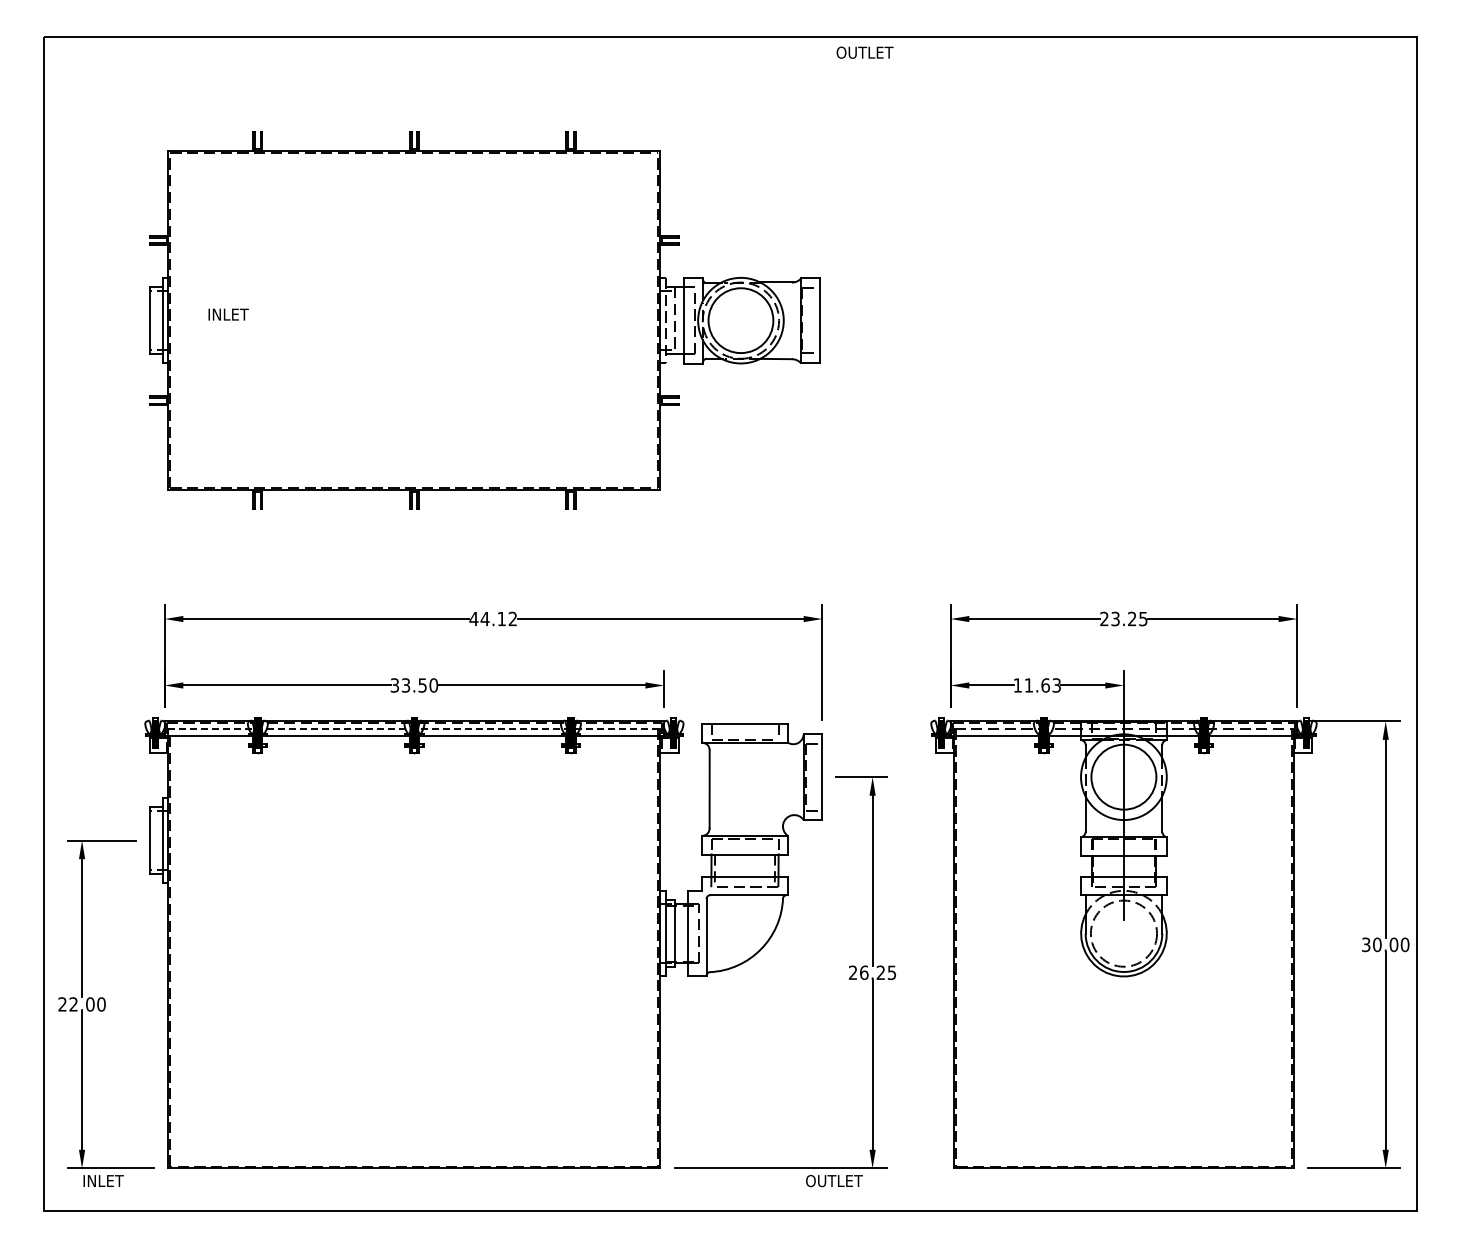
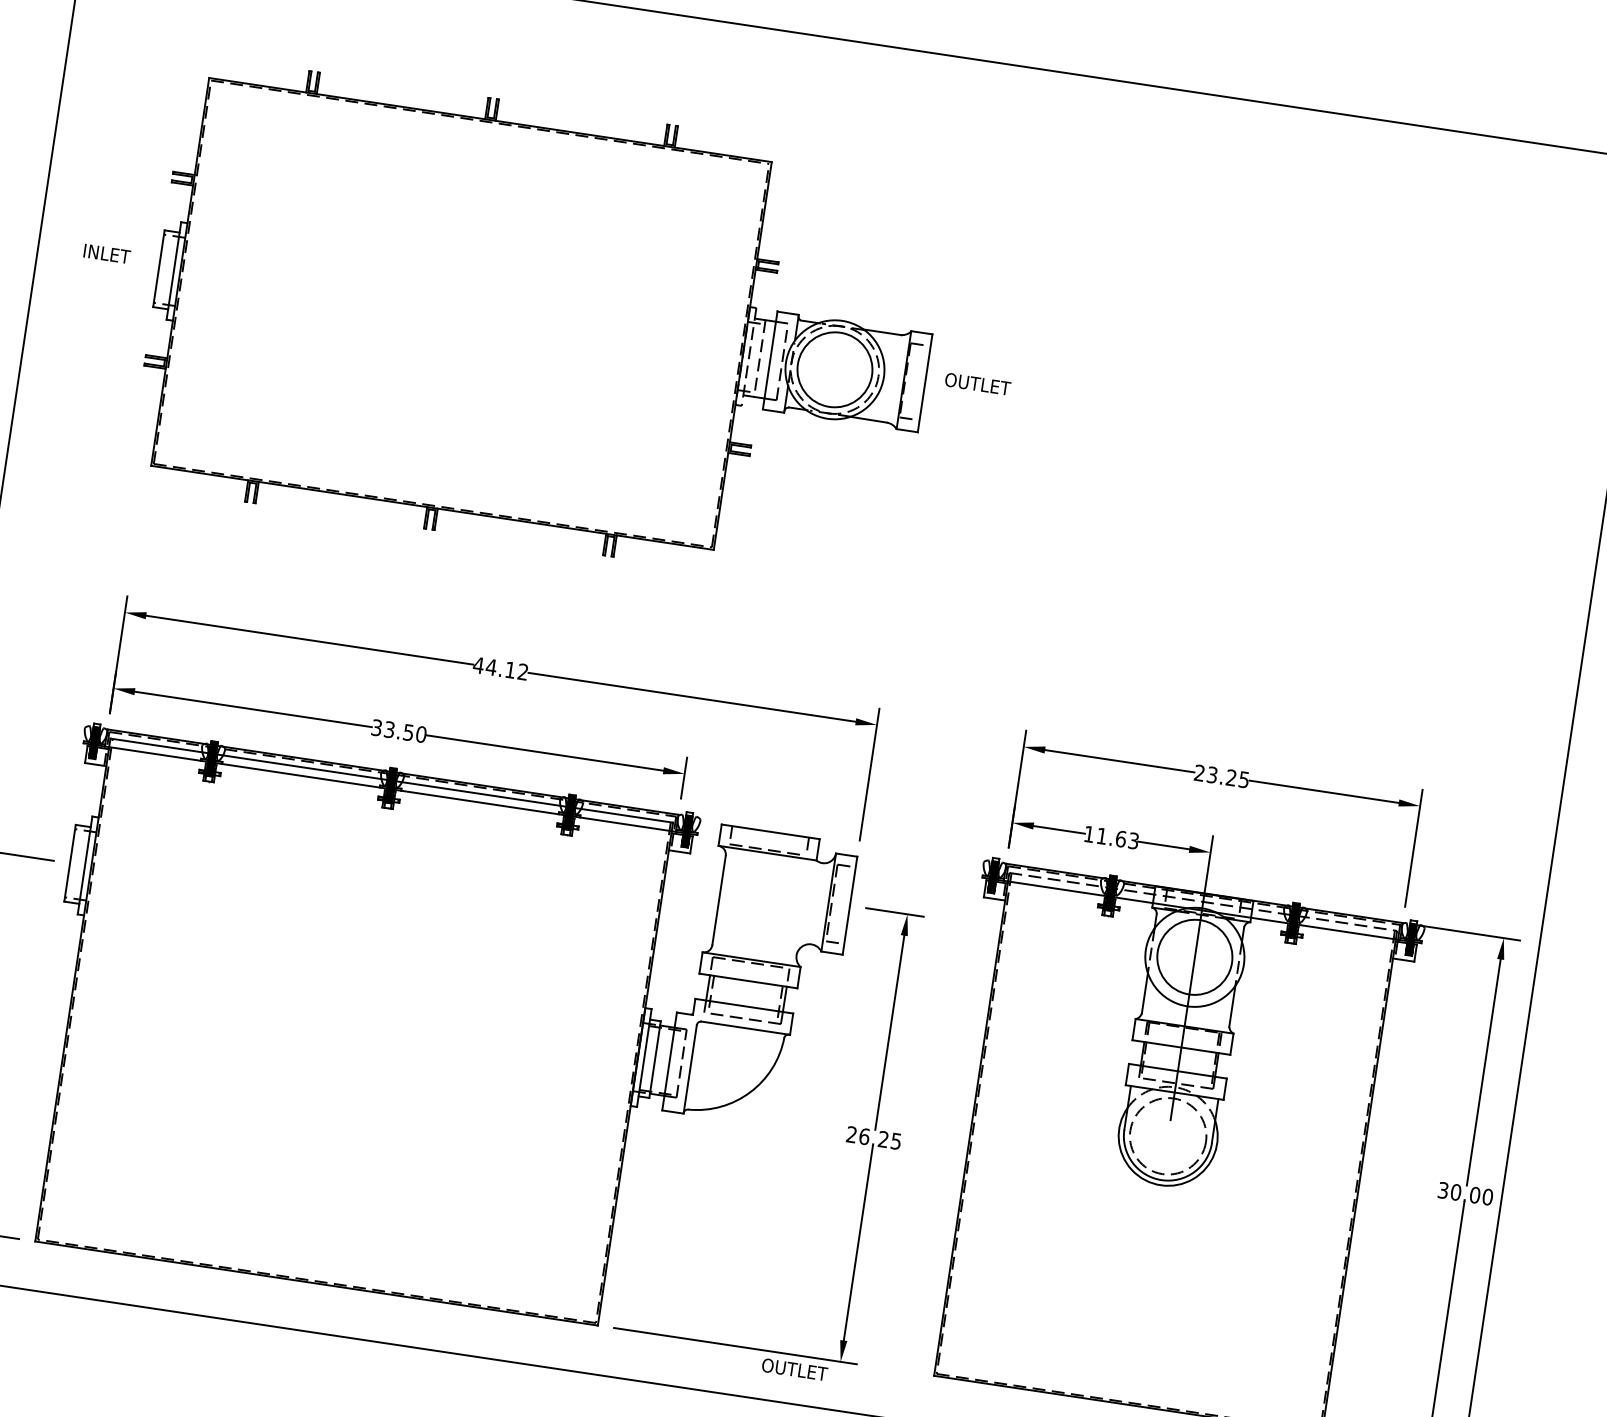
text: (864, 52) -> (977, 383), moved
text: (228, 314) -> (107, 253), moved
line: (414, 728) -> (391, 780), dashed -> solid

